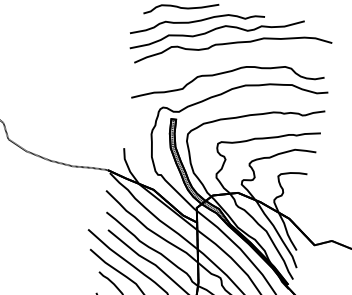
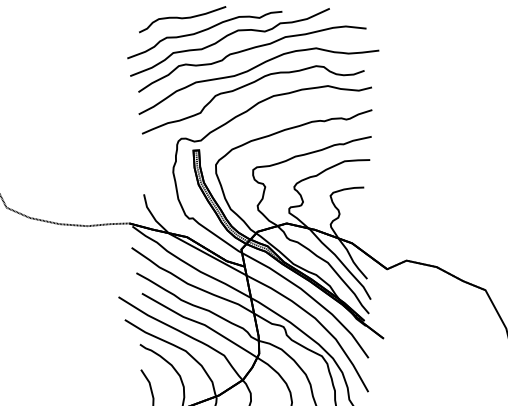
curve: (232, 60) -> (253, 69), added

